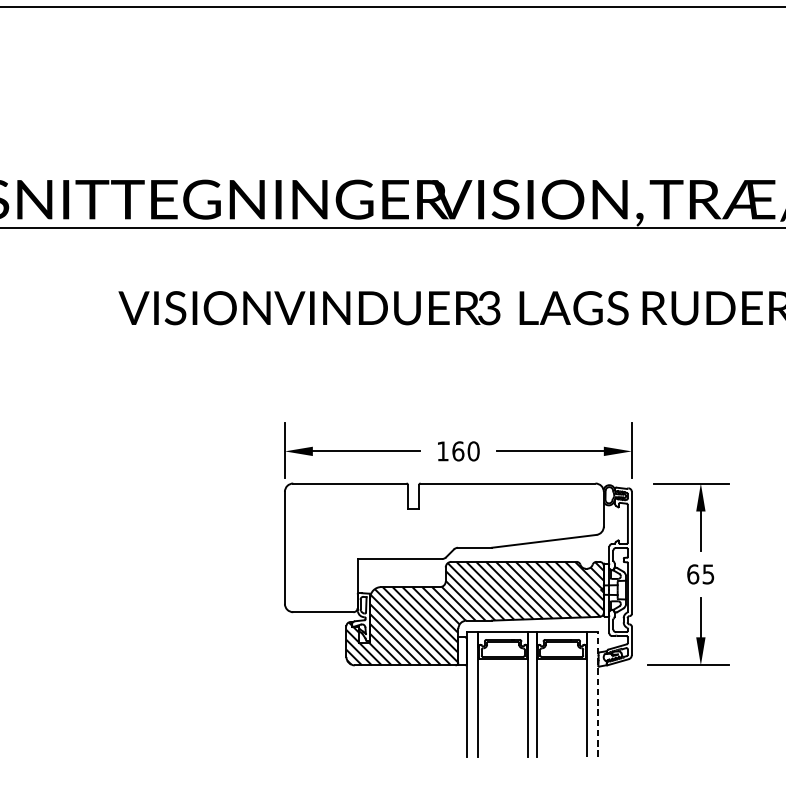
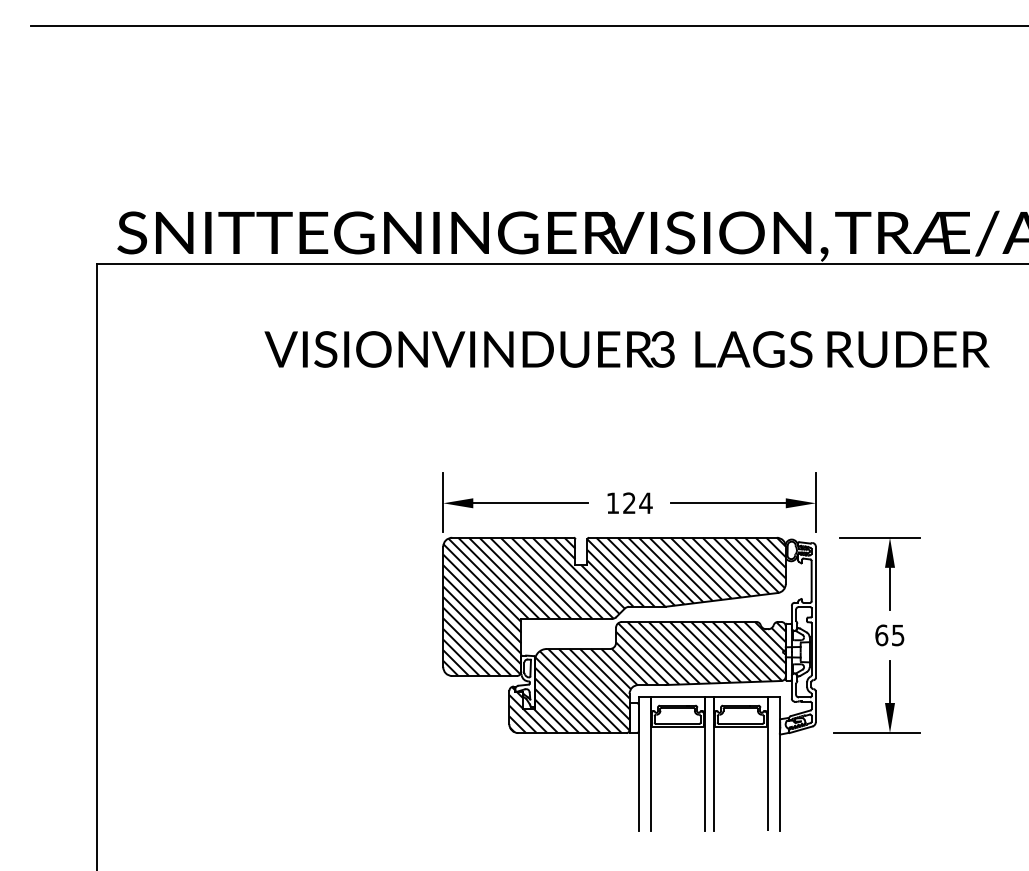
text: (465, 451) -> (637, 503), 160 -> 124
hatch: (444, 547) -> (614, 606), added
line: (597, 693) -> (779, 763), dashed -> solid

